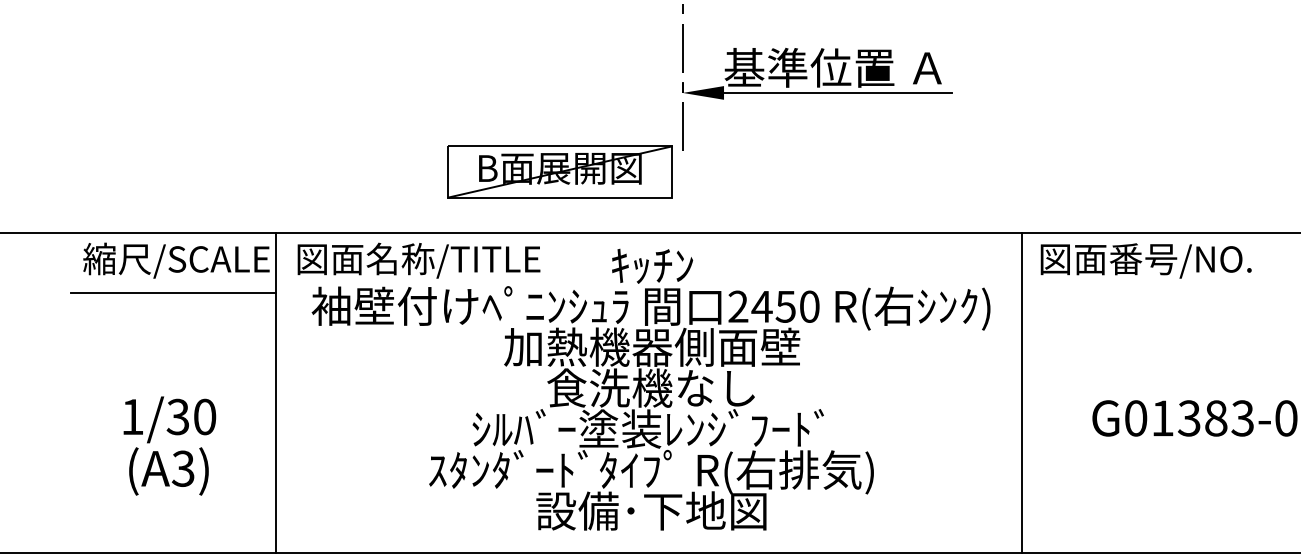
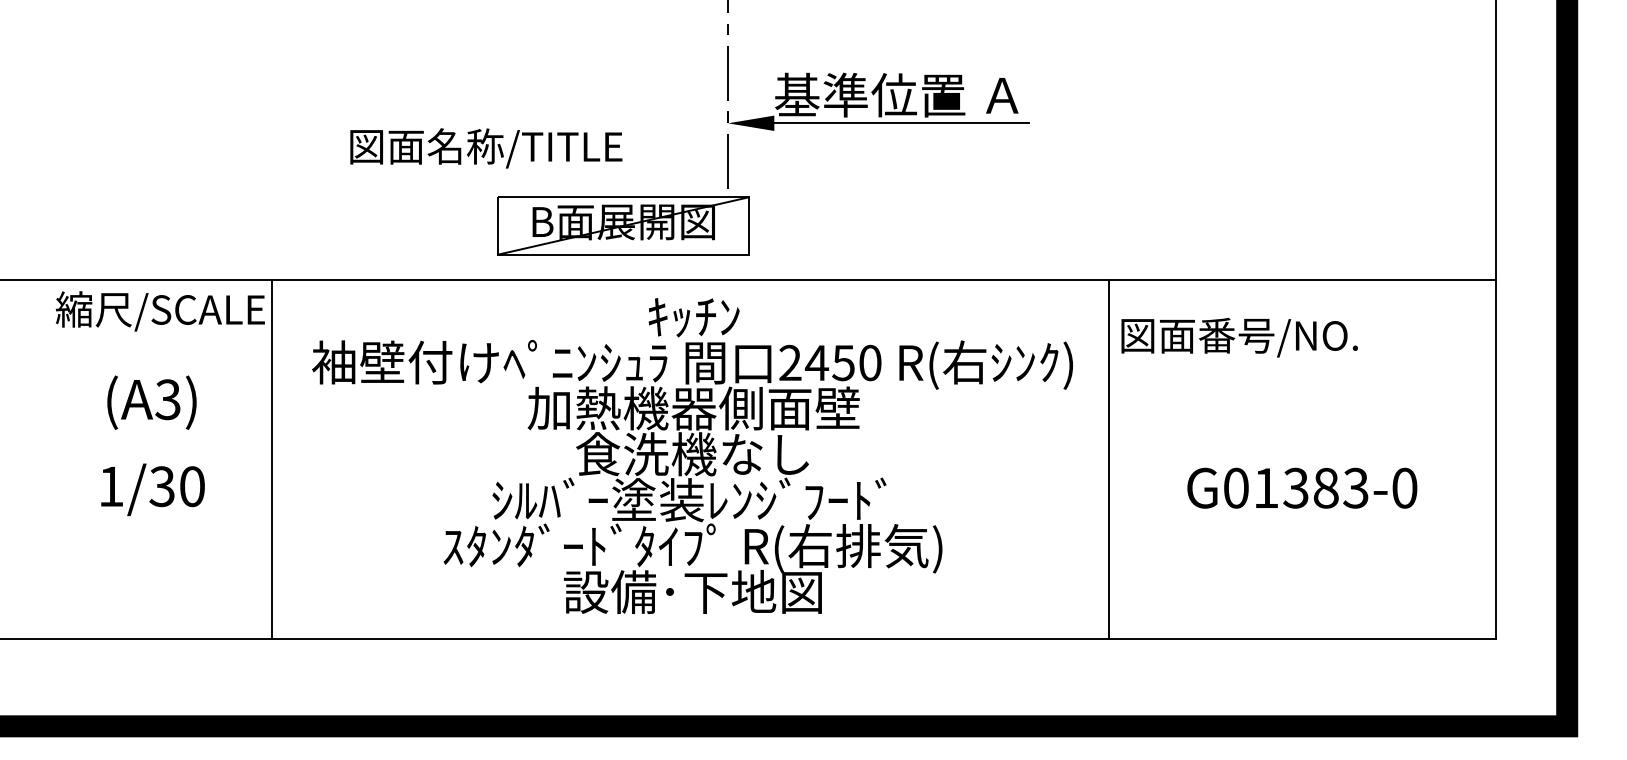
part: (560, 171) -> (623, 225), moved
text: (419, 260) -> (486, 148), moved
text: (1146, 260) -> (1239, 337), moved
line: (172, 292) -> (156, 347), removed
text: (168, 471) -> (151, 402), moved

